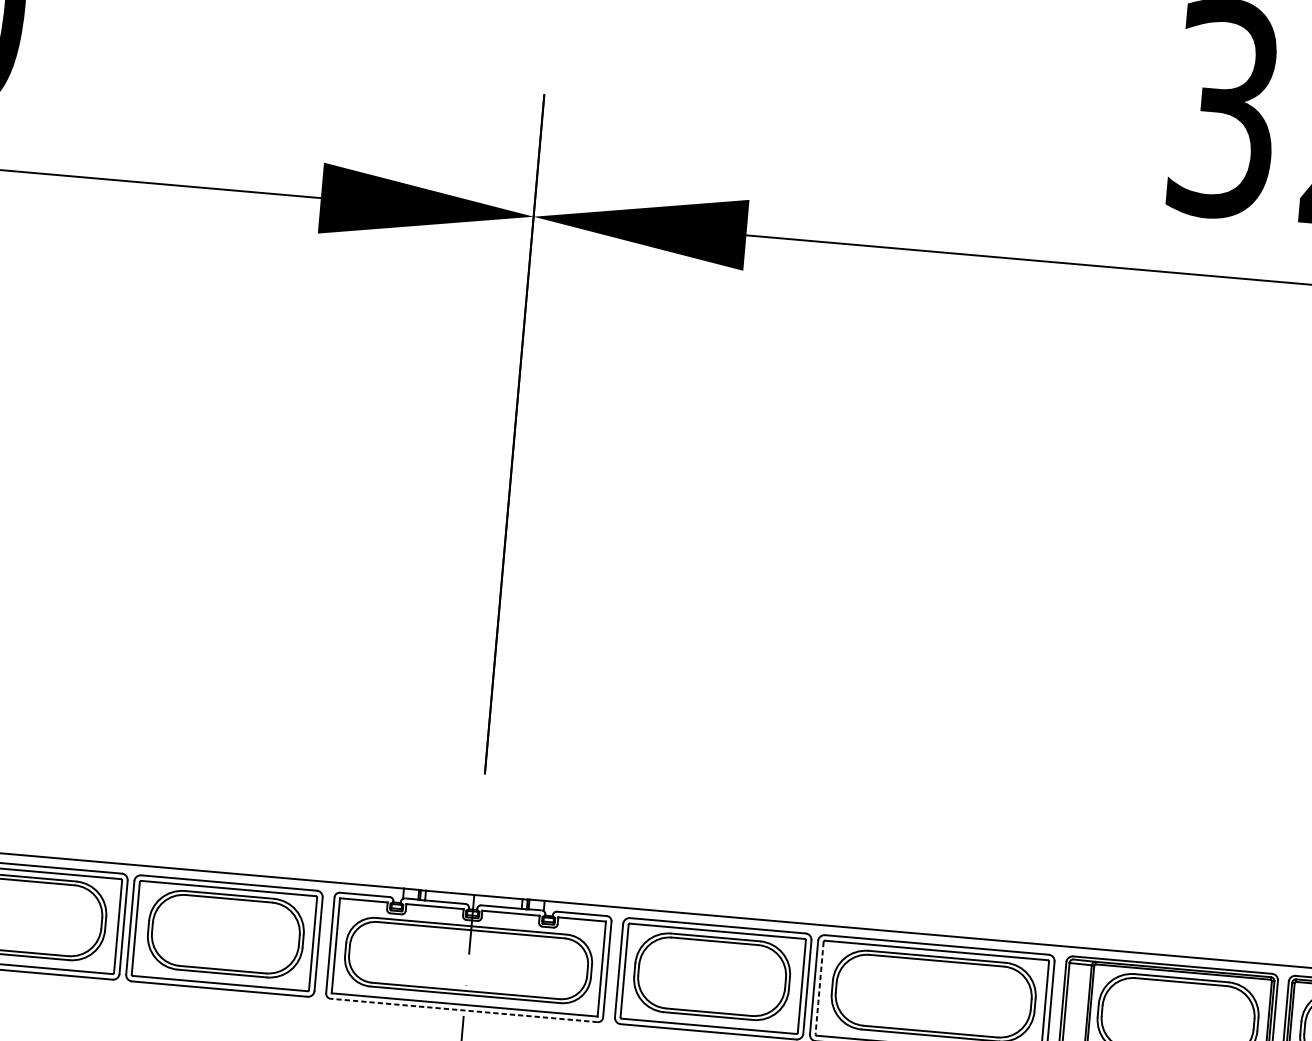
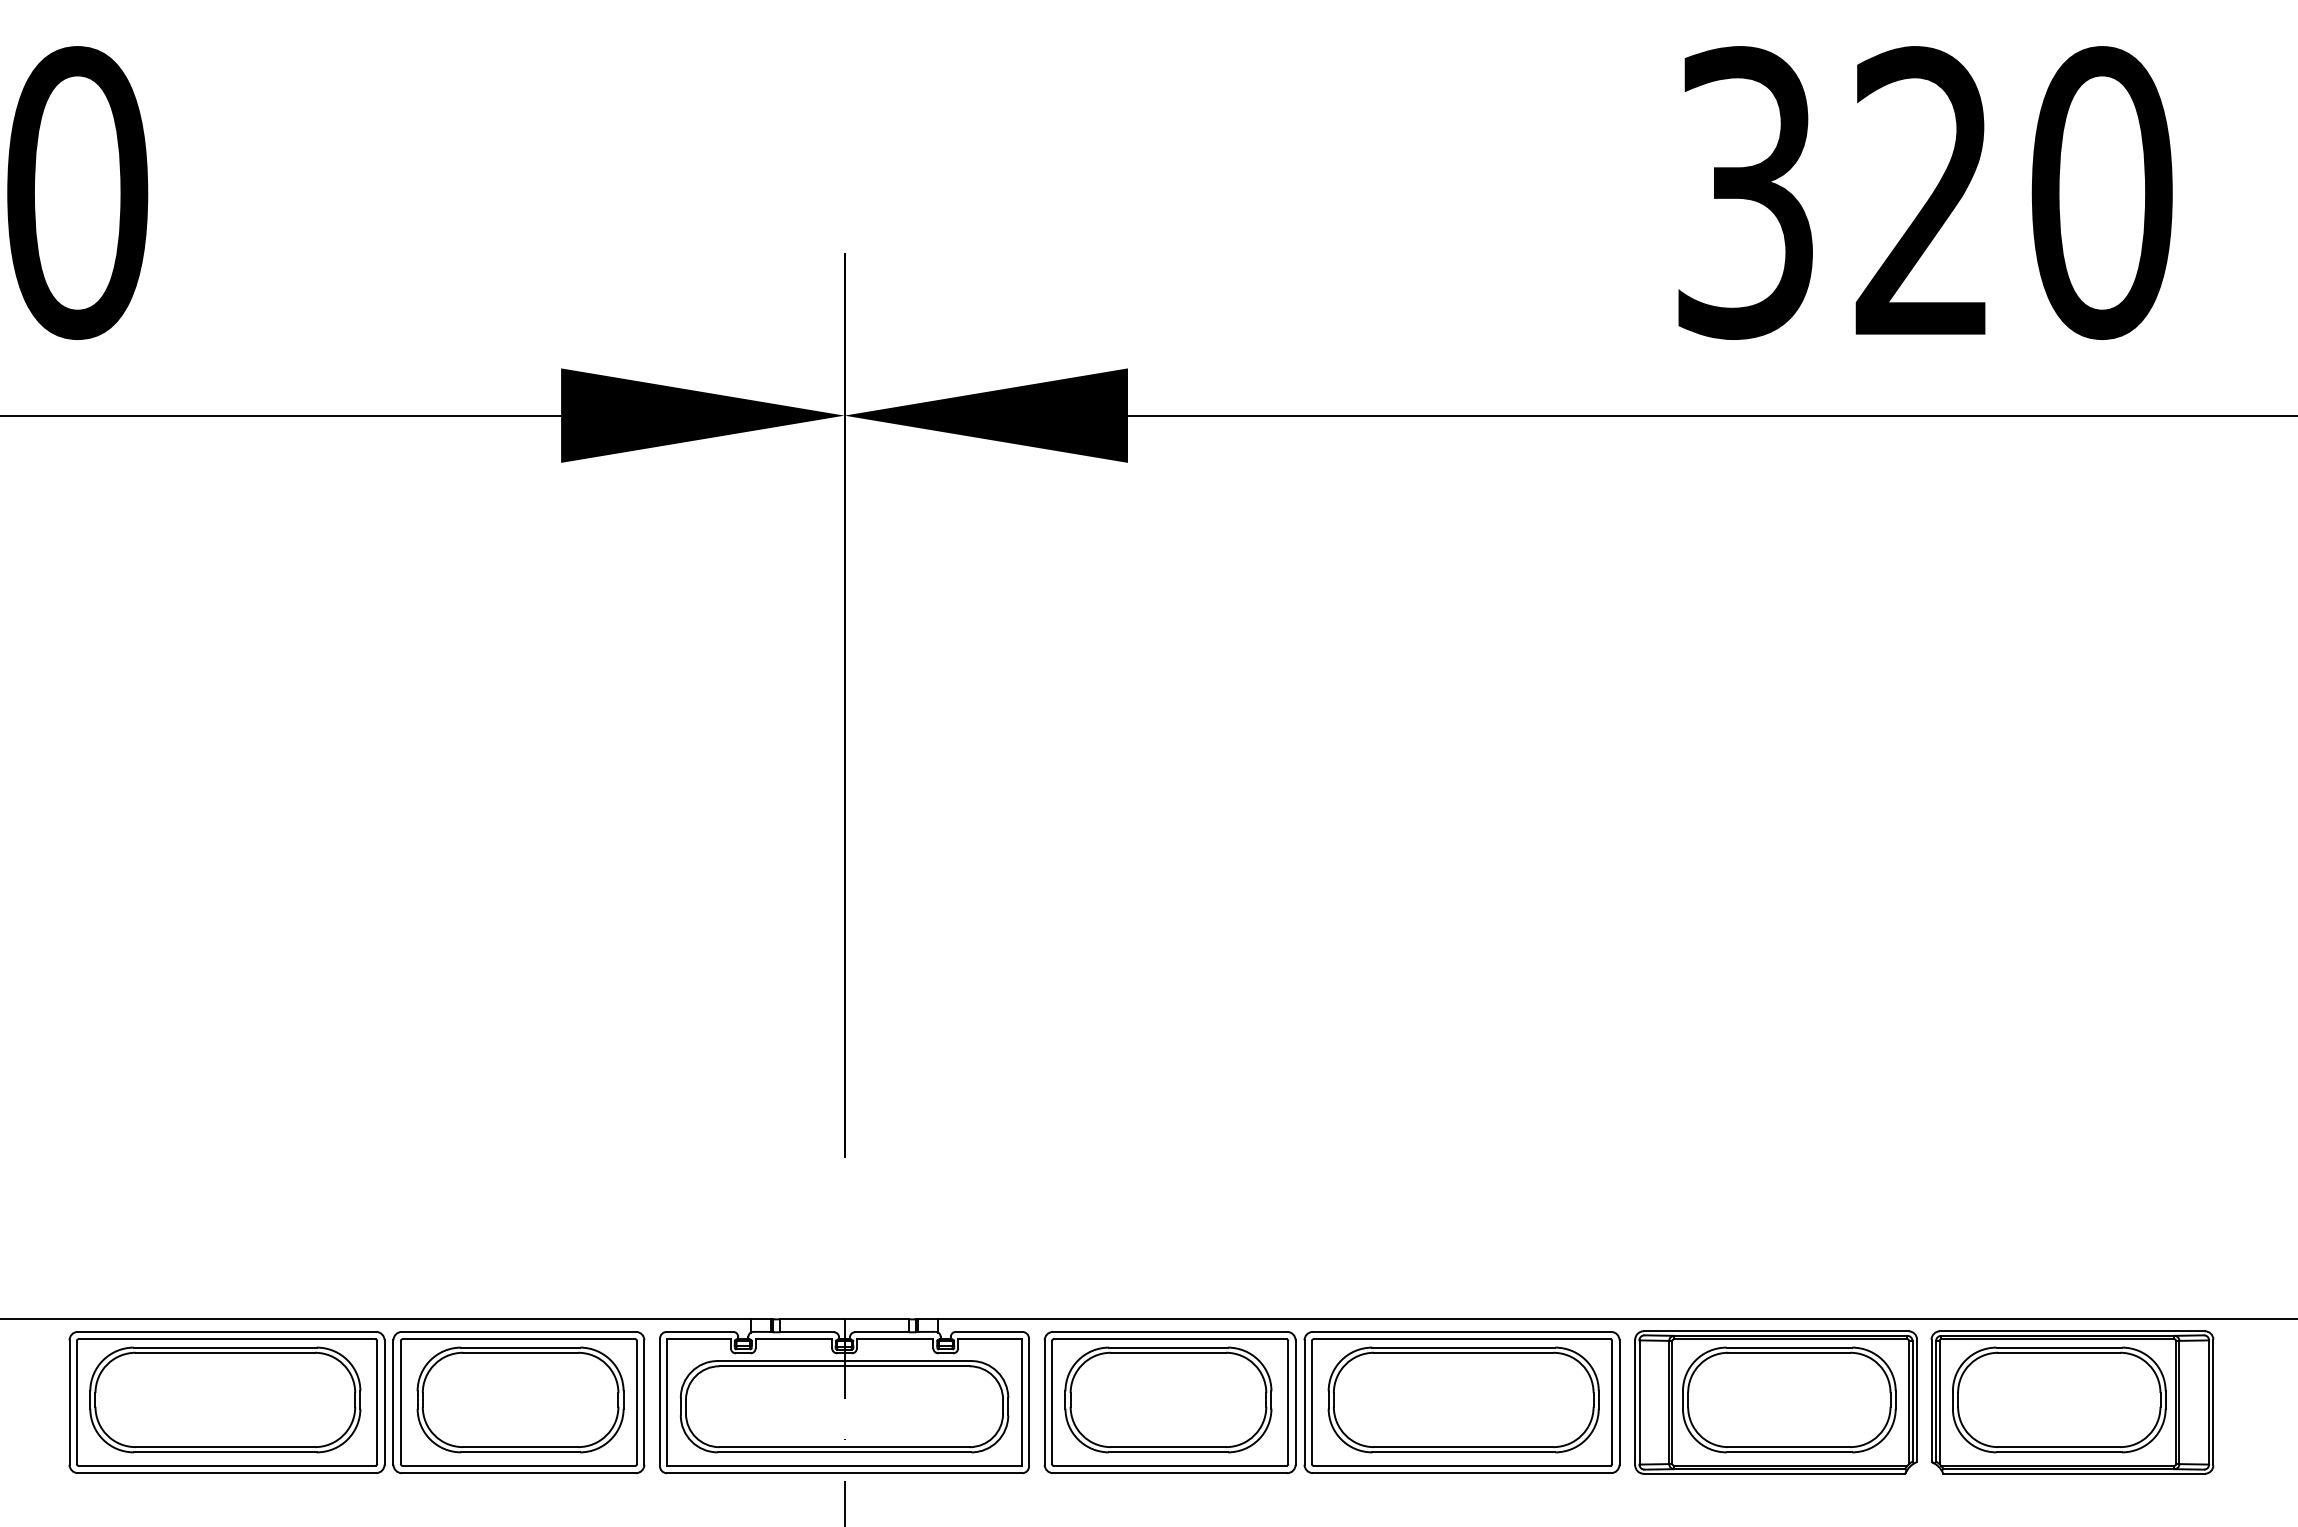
line: (819, 988) -> (1311, 1402), dashed -> solid
line: (464, 1010) -> (844, 1473), dashed -> solid

